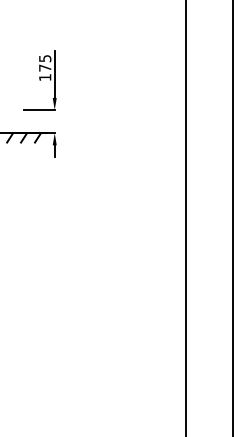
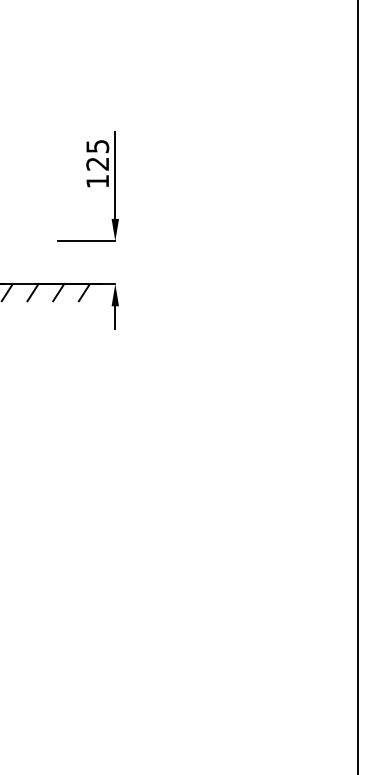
text: (45, 67) -> (98, 162), 175 -> 125

